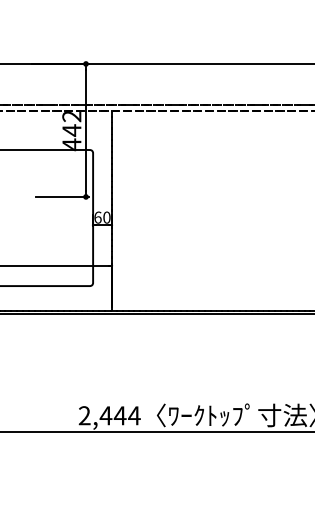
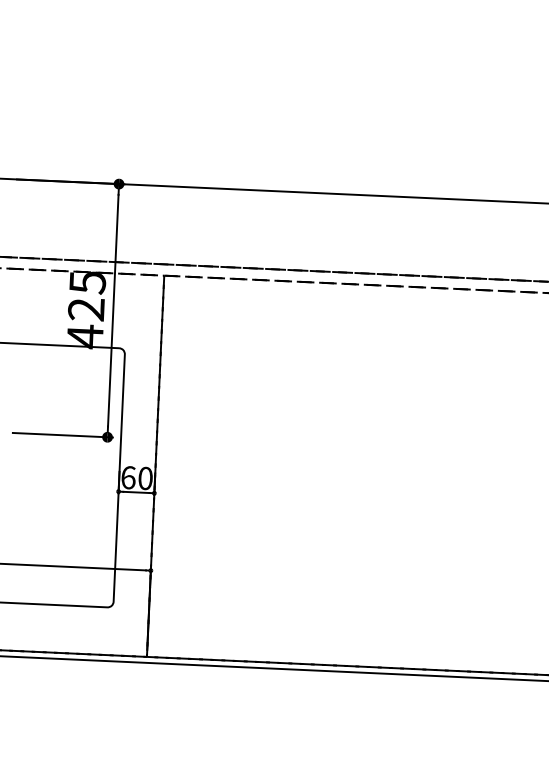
text: (71, 123) -> (86, 296), 442 -> 425

